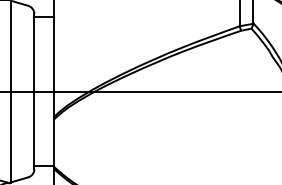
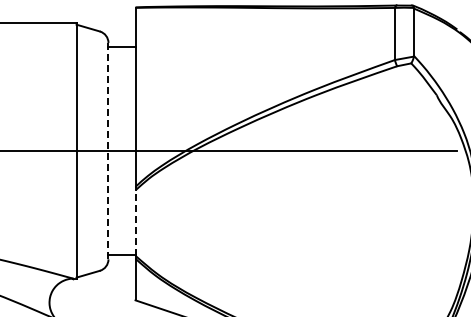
line: (34, 91) -> (108, 150), solid -> dashed
line: (53, 143) -> (135, 223), solid -> dashed

